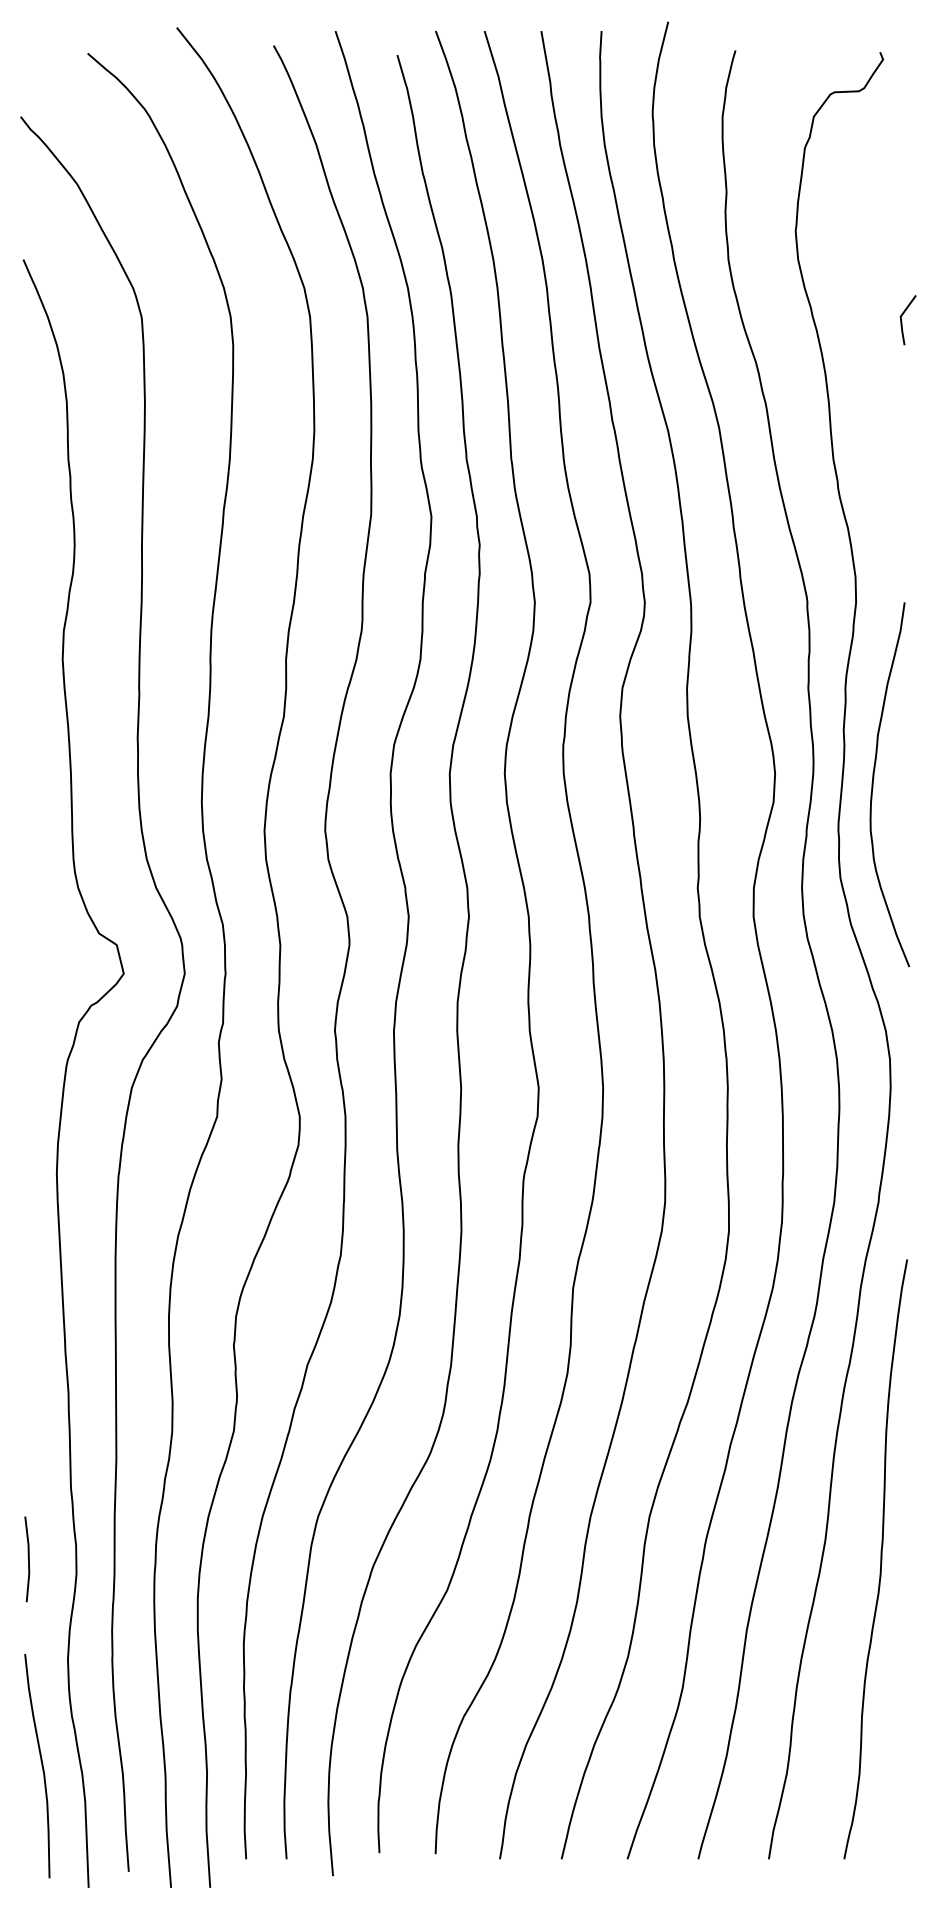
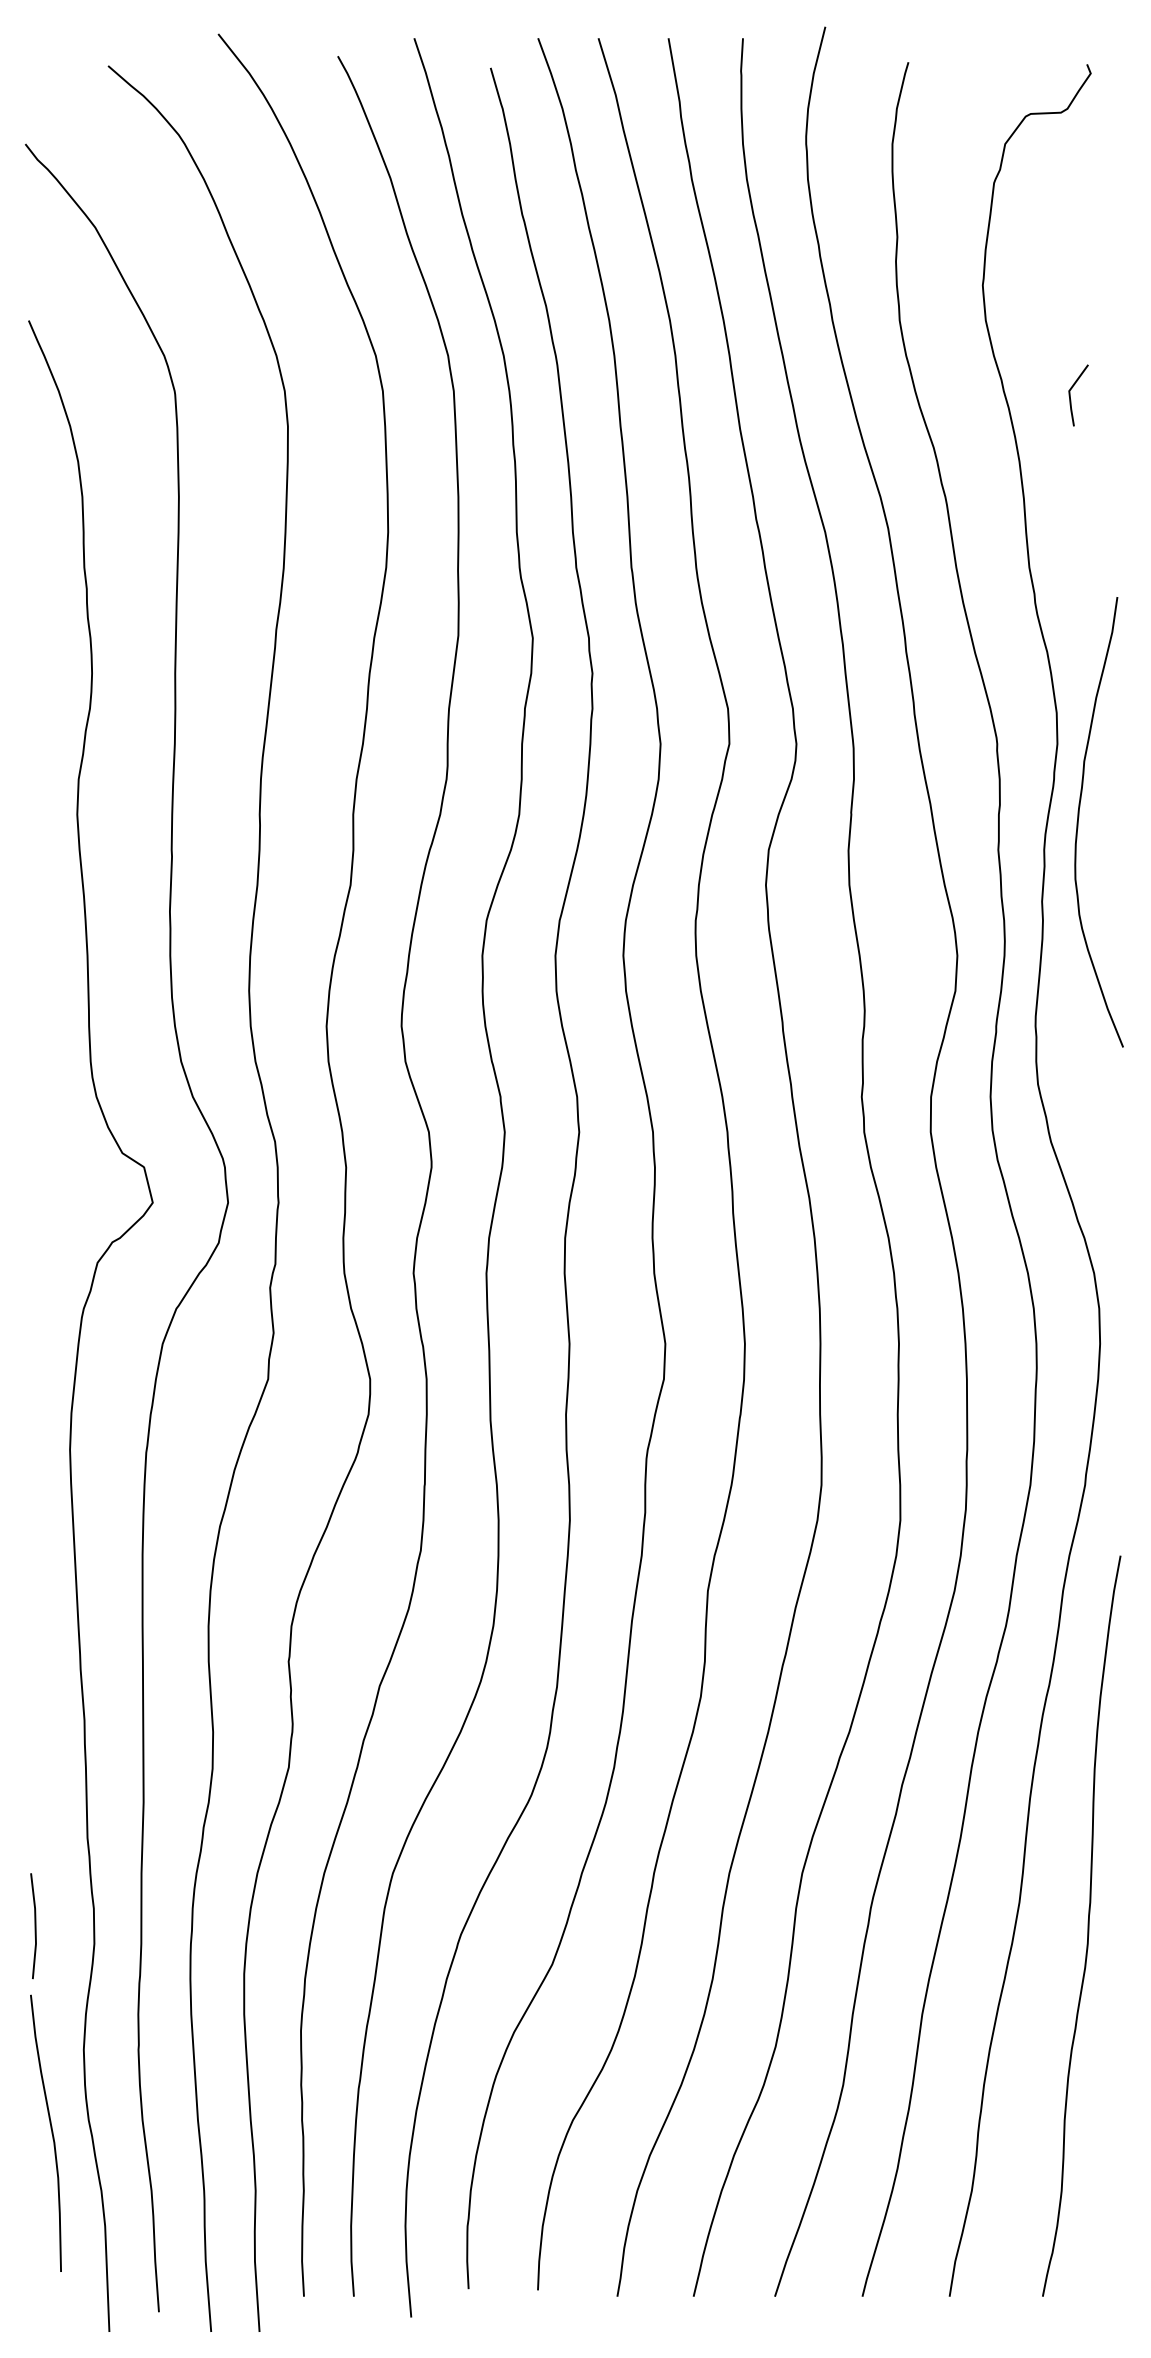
line: (902, 321) -> (1071, 397), moved
curve: (873, 784) -> (1078, 821), moved
curve: (41, 1766) -> (51, 2133), moved

